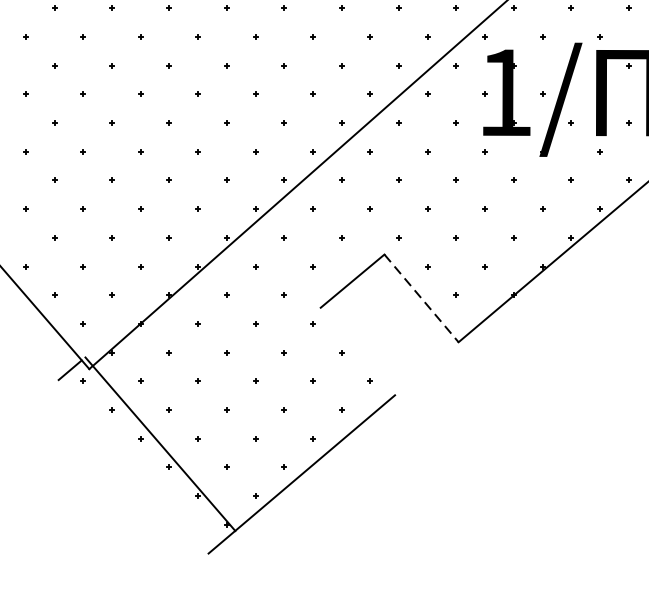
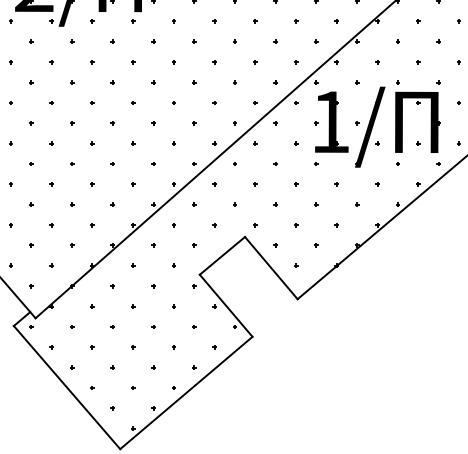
line: (421, 298) -> (271, 268), dashed -> solid
line: (356, 351) -> (225, 305), added
line: (159, 444) -> (66, 387), moved

